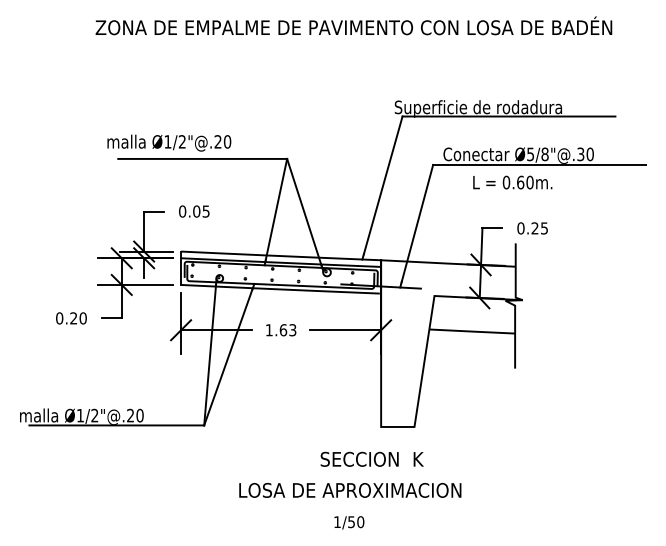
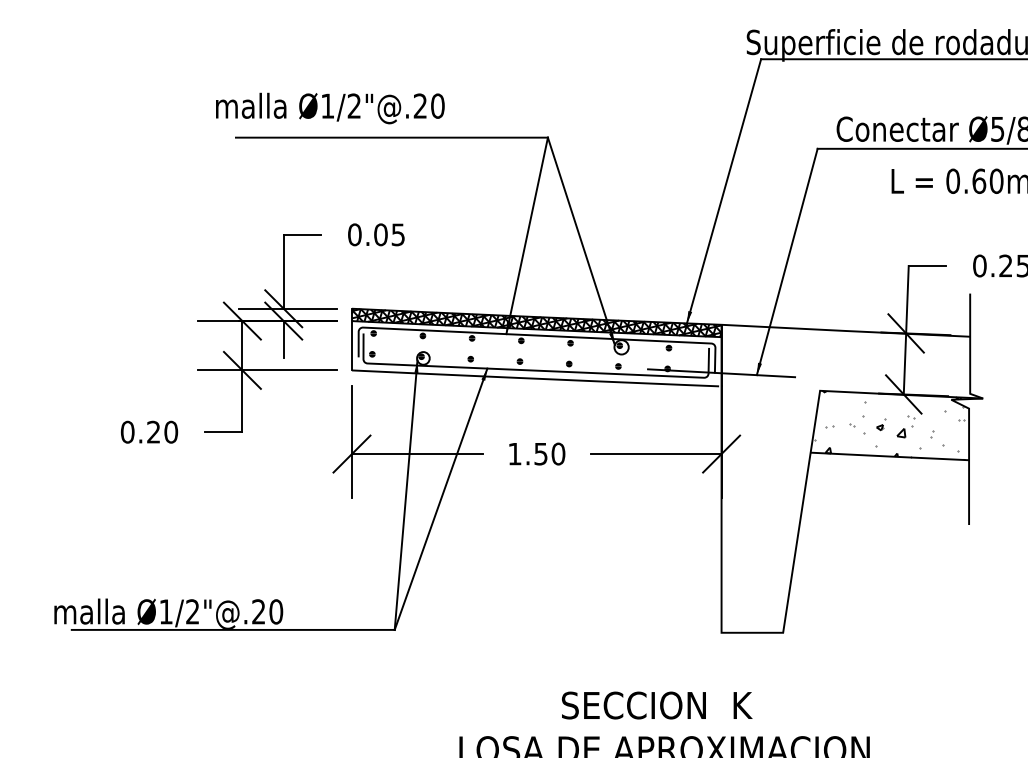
hatch: (281, 258) -> (537, 321), added
hatch: (471, 314) -> (888, 424), added
text: (287, 330) -> (548, 454), 1.63 -> 1.50
text: (371, 458) -> (655, 703), moved

